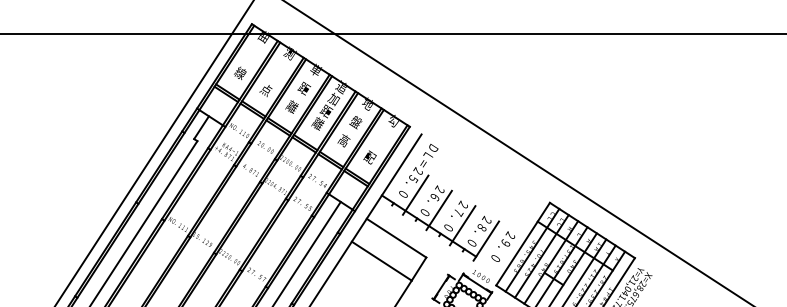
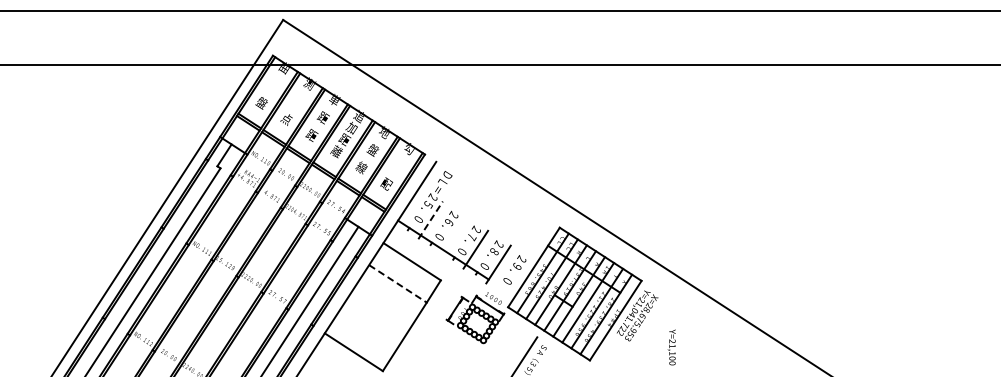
text: (240, 72) -> (261, 102), 線 -> 盤
text: (291, 105) -> (311, 134), 離 -> 距
text: (343, 140) -> (361, 167), 高 -> 線
line: (415, 194) -> (430, 219), solid -> dashed
line: (438, 209) -> (452, 234), removed
line: (382, 261) -> (398, 284), solid -> dashed

